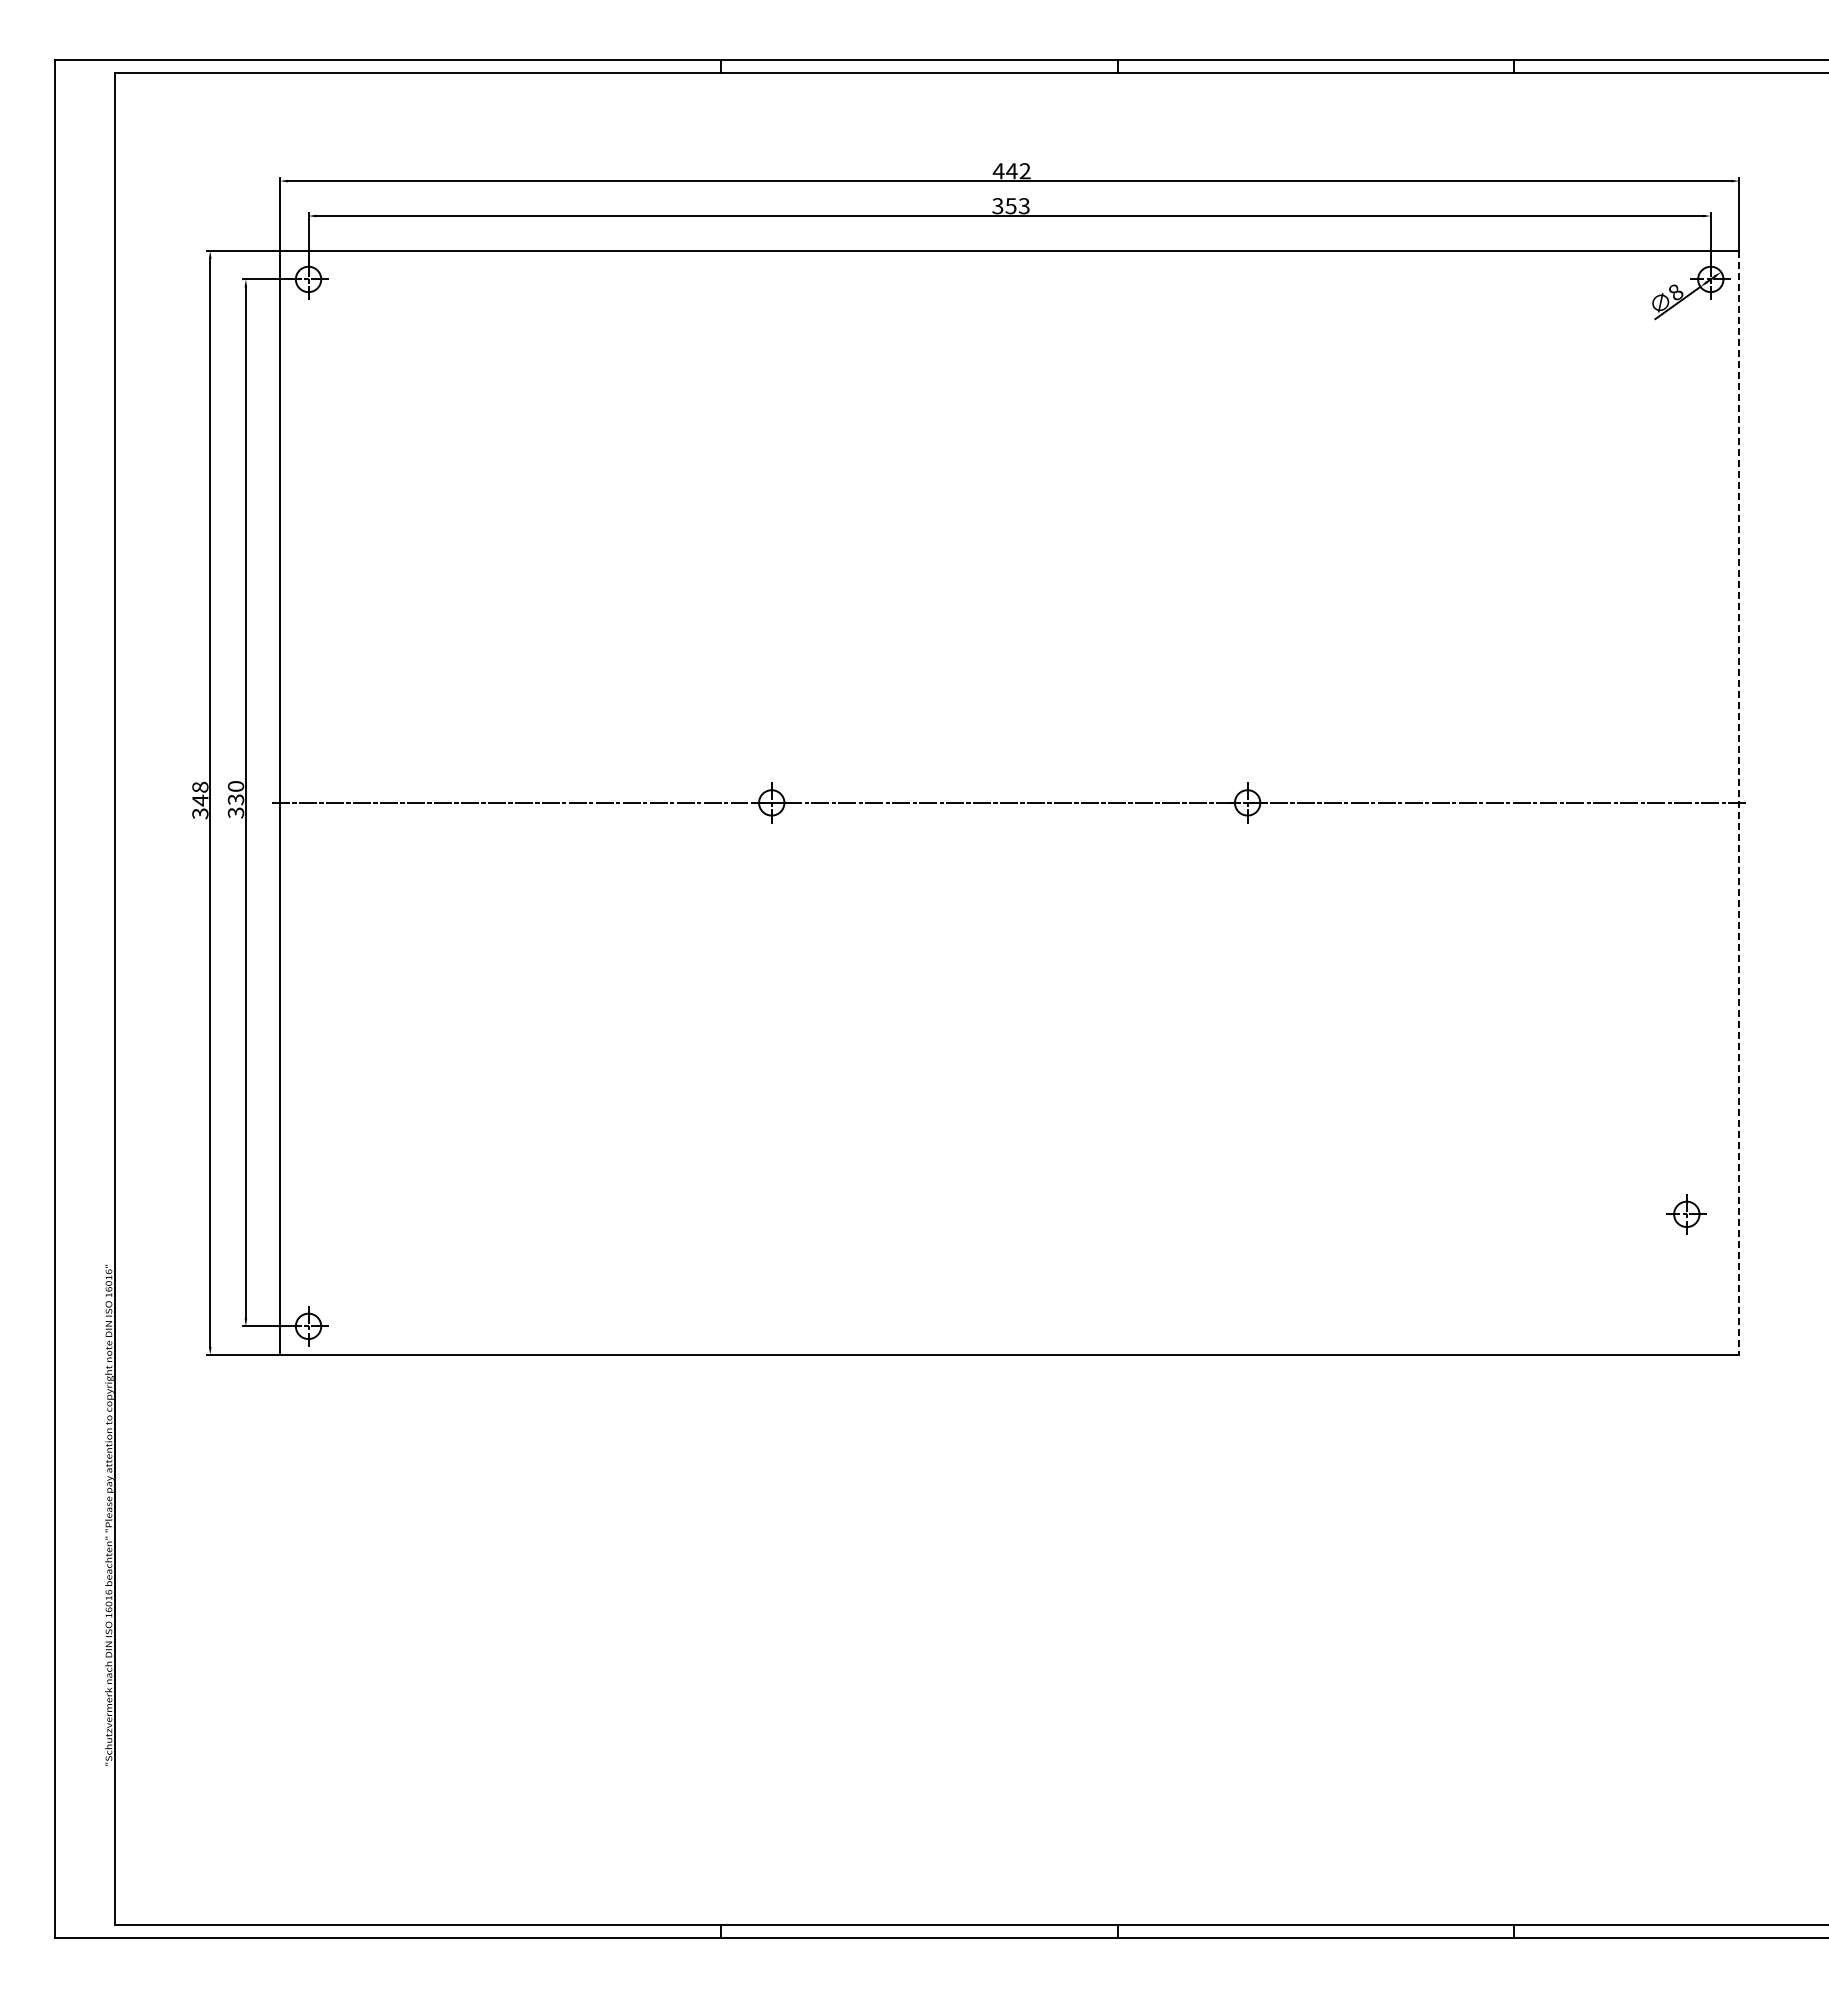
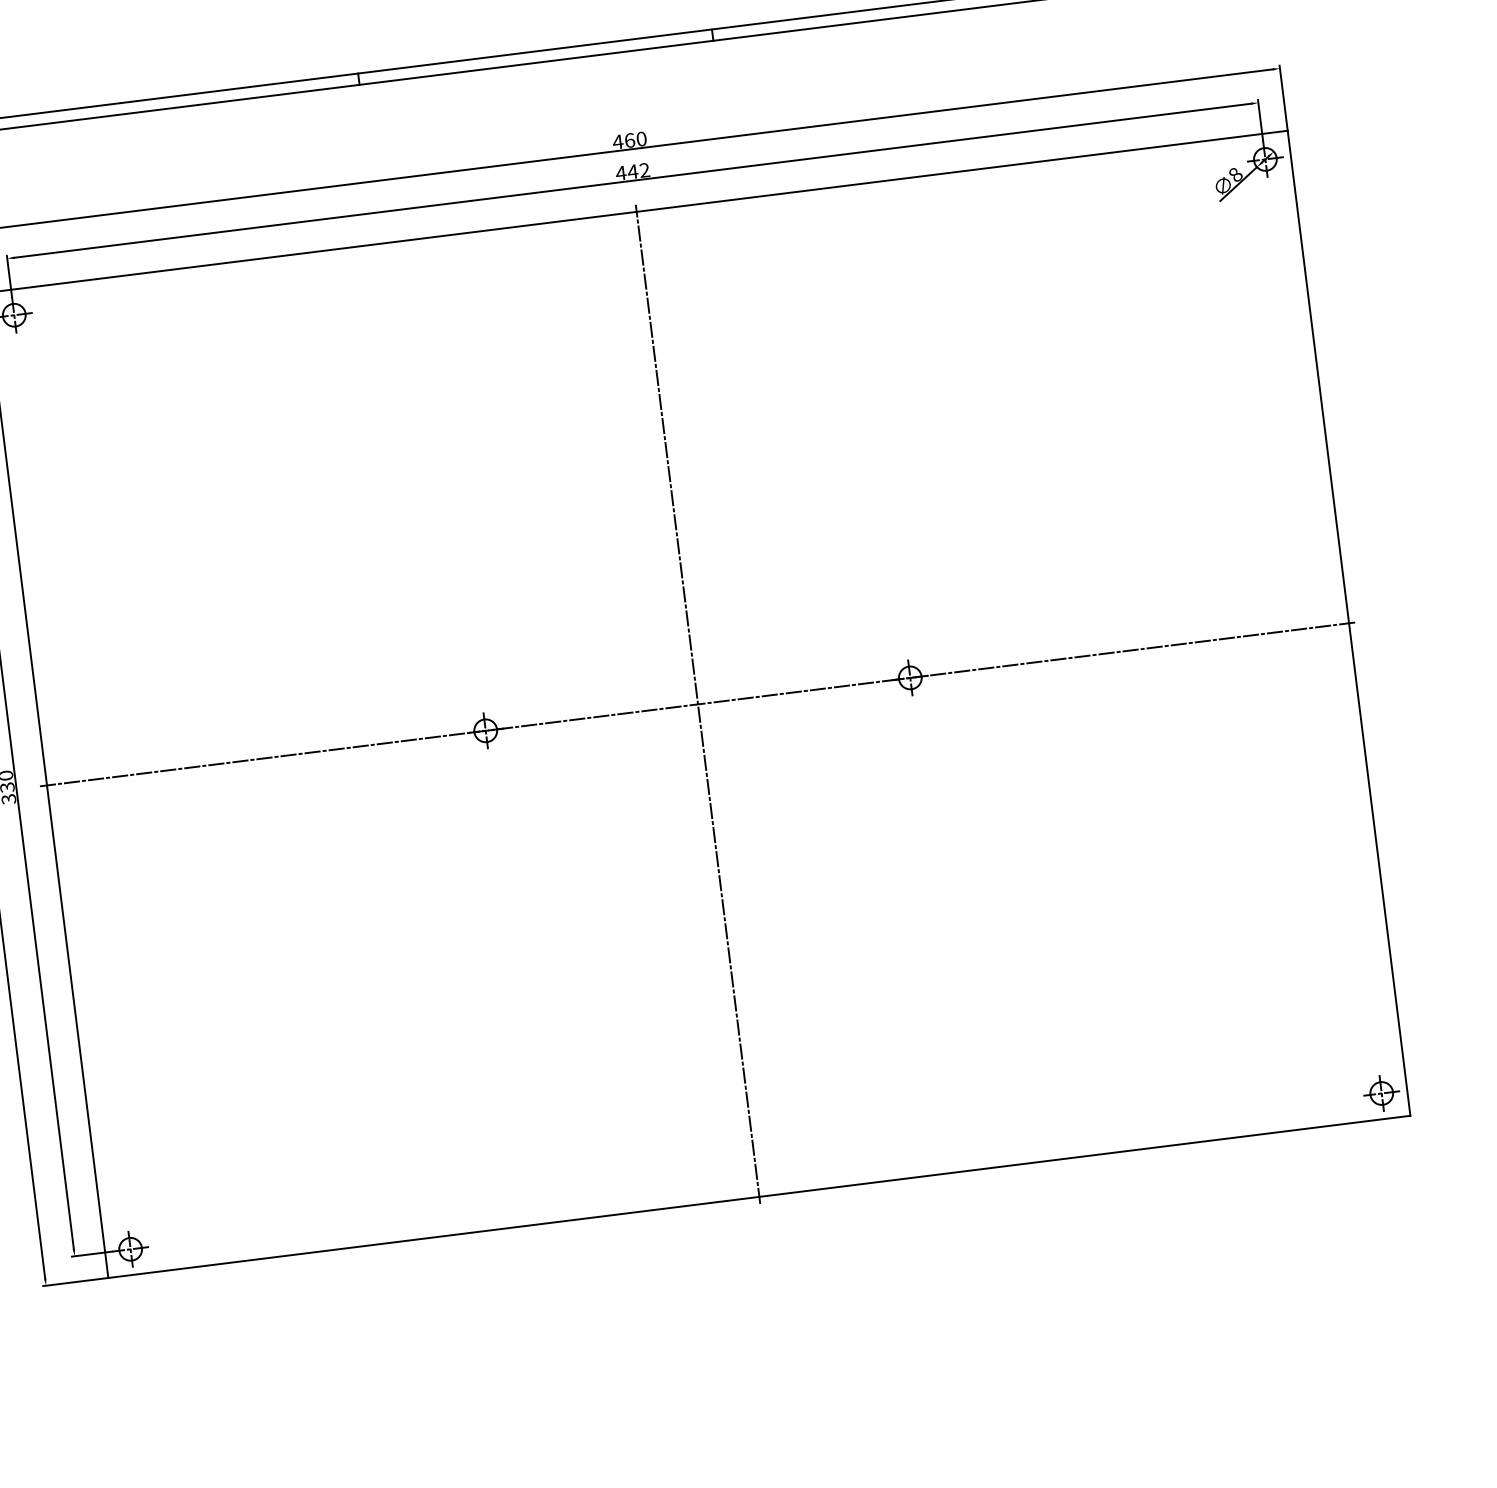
text: (1018, 171) -> (635, 140), 442 -> 460
text: (1010, 206) -> (632, 172), 353 -> 442
line: (1009, 802) -> (697, 704), added
line: (1739, 803) -> (1349, 623), dashed -> solid
part: (1686, 1214) -> (1381, 1093), moved

